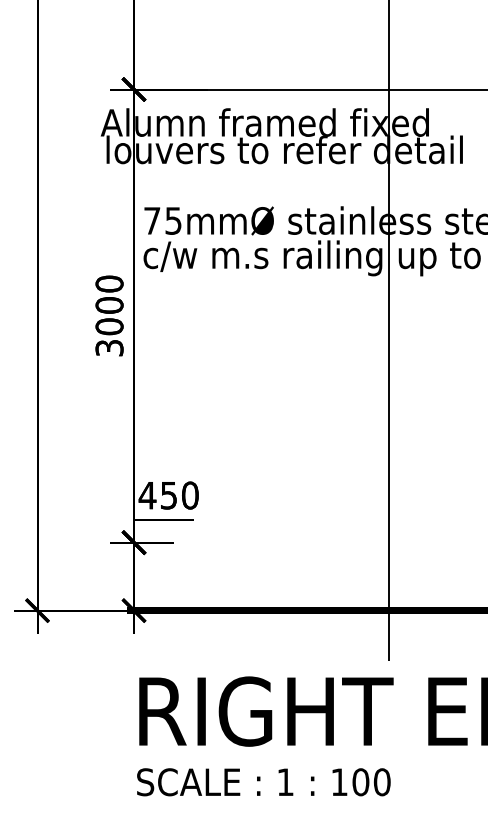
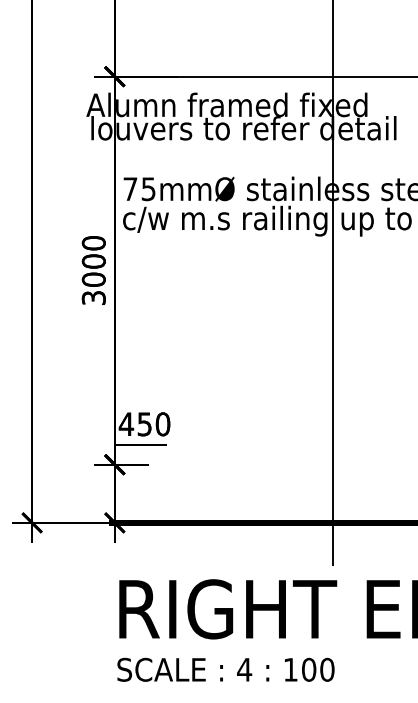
text: (285, 781) -> (244, 669), 1 -> 4

